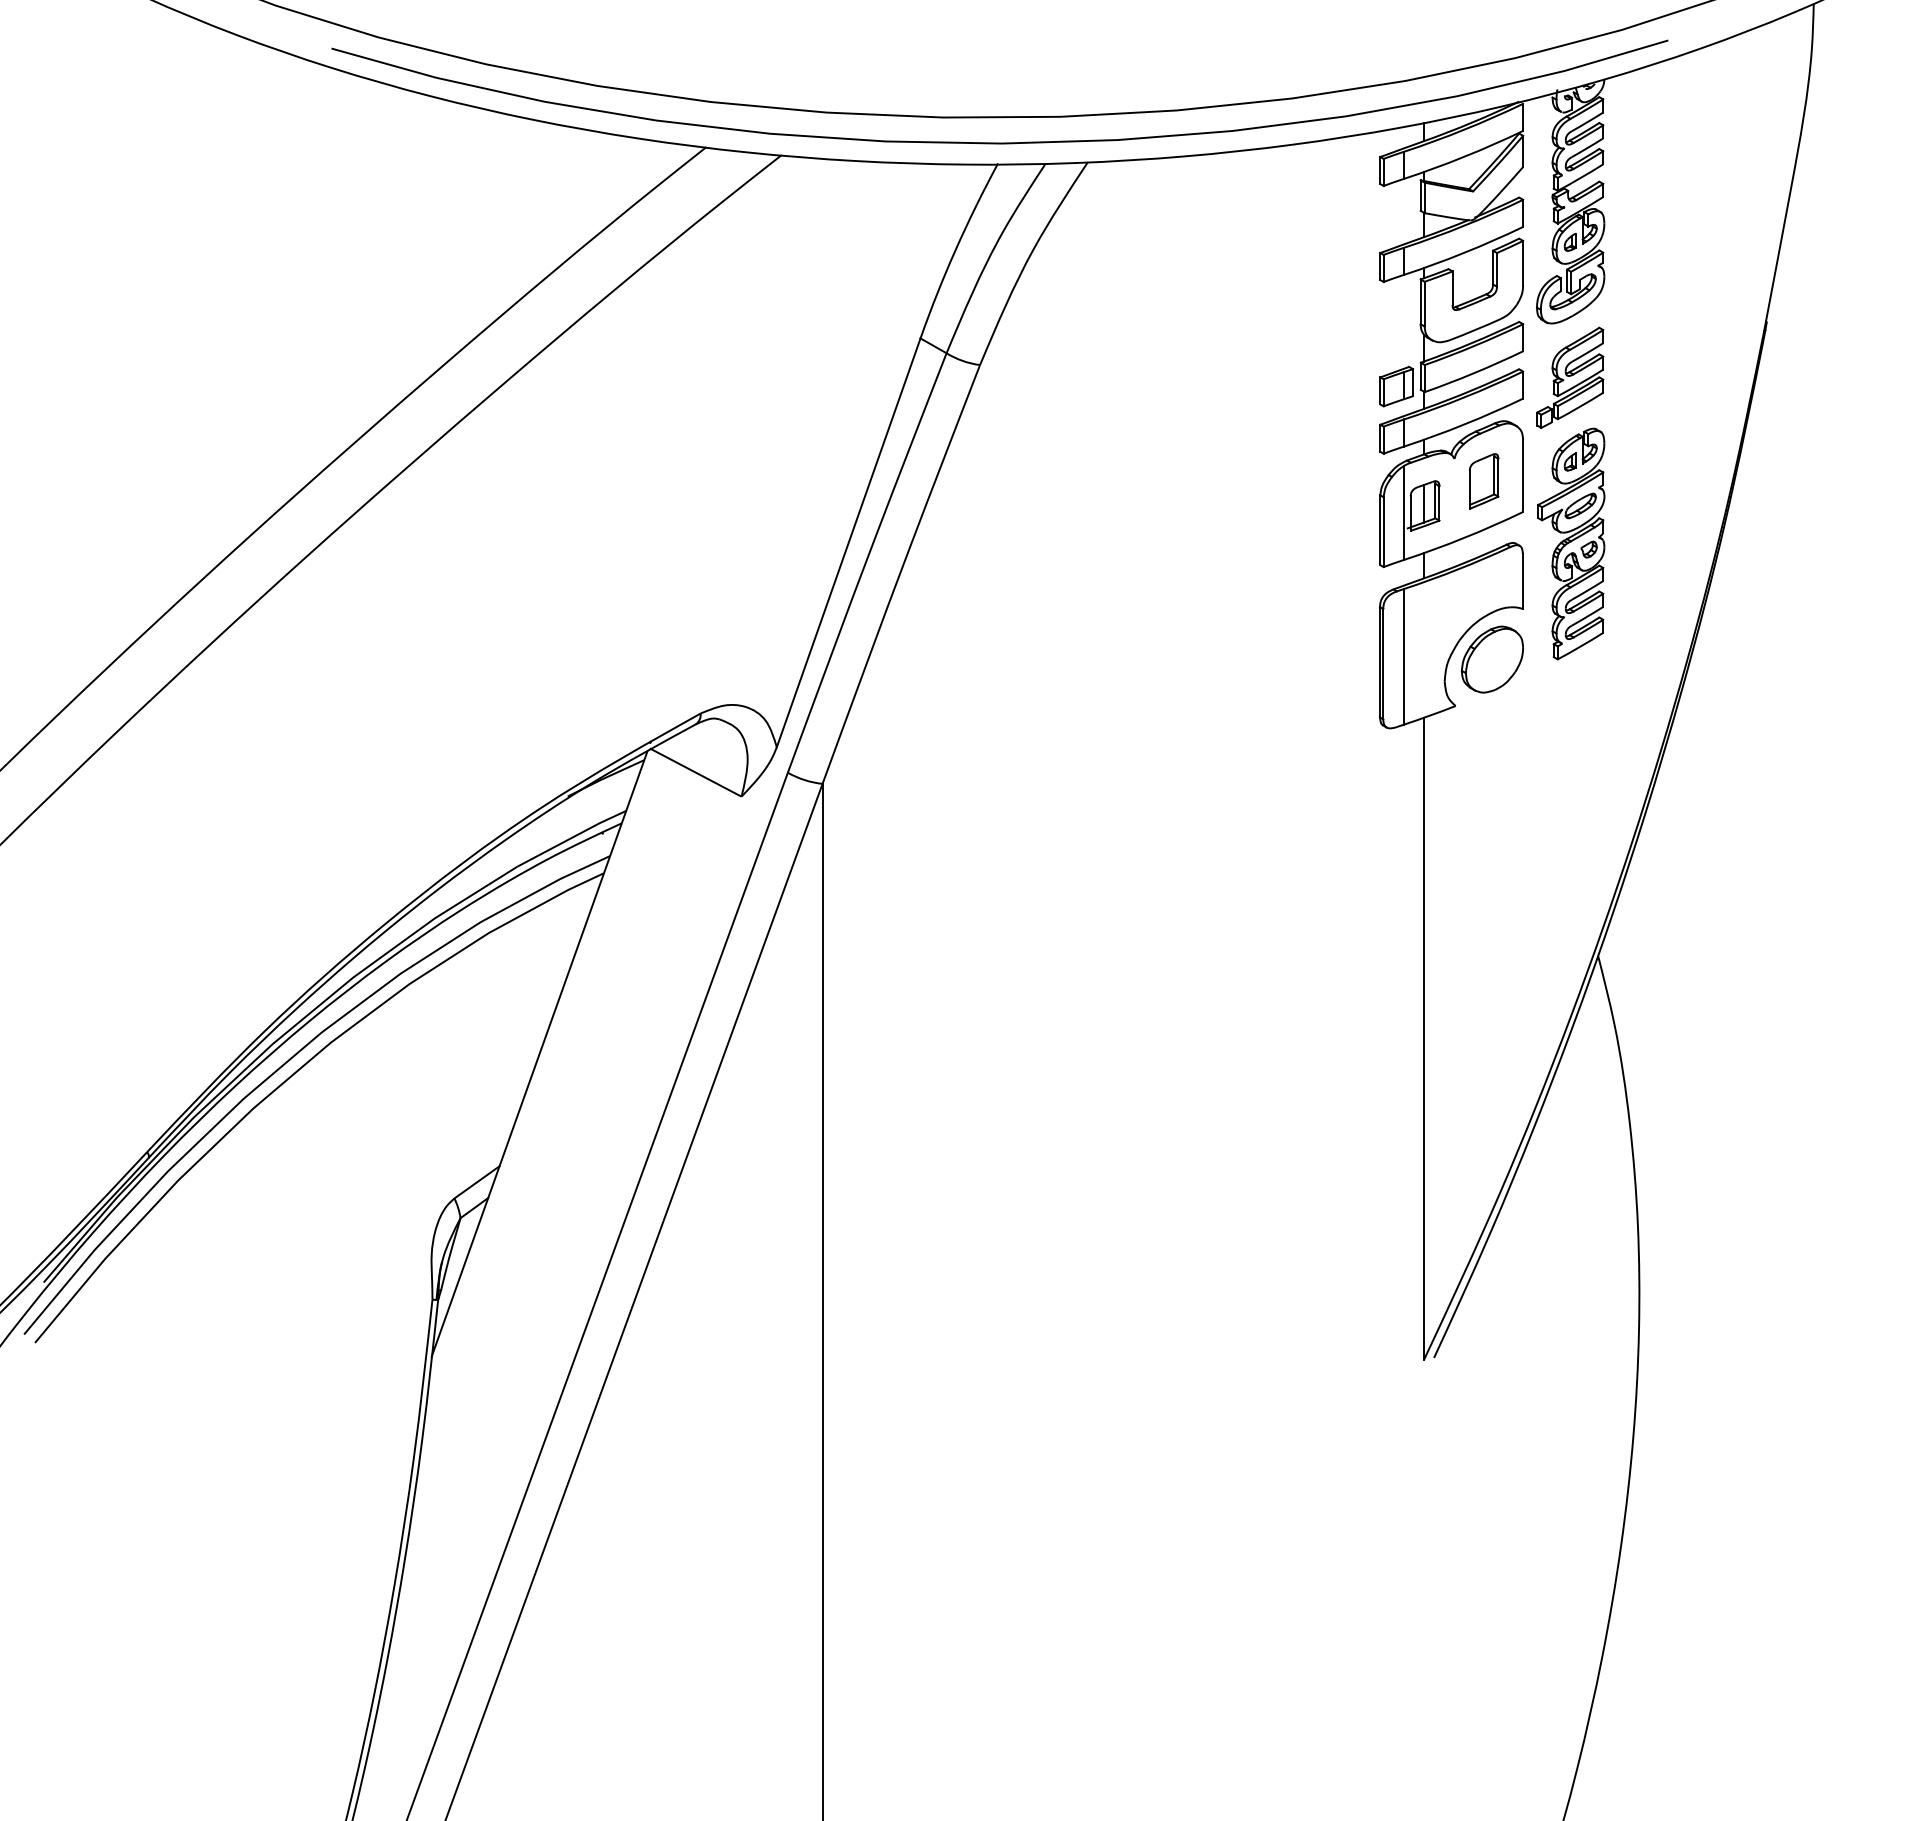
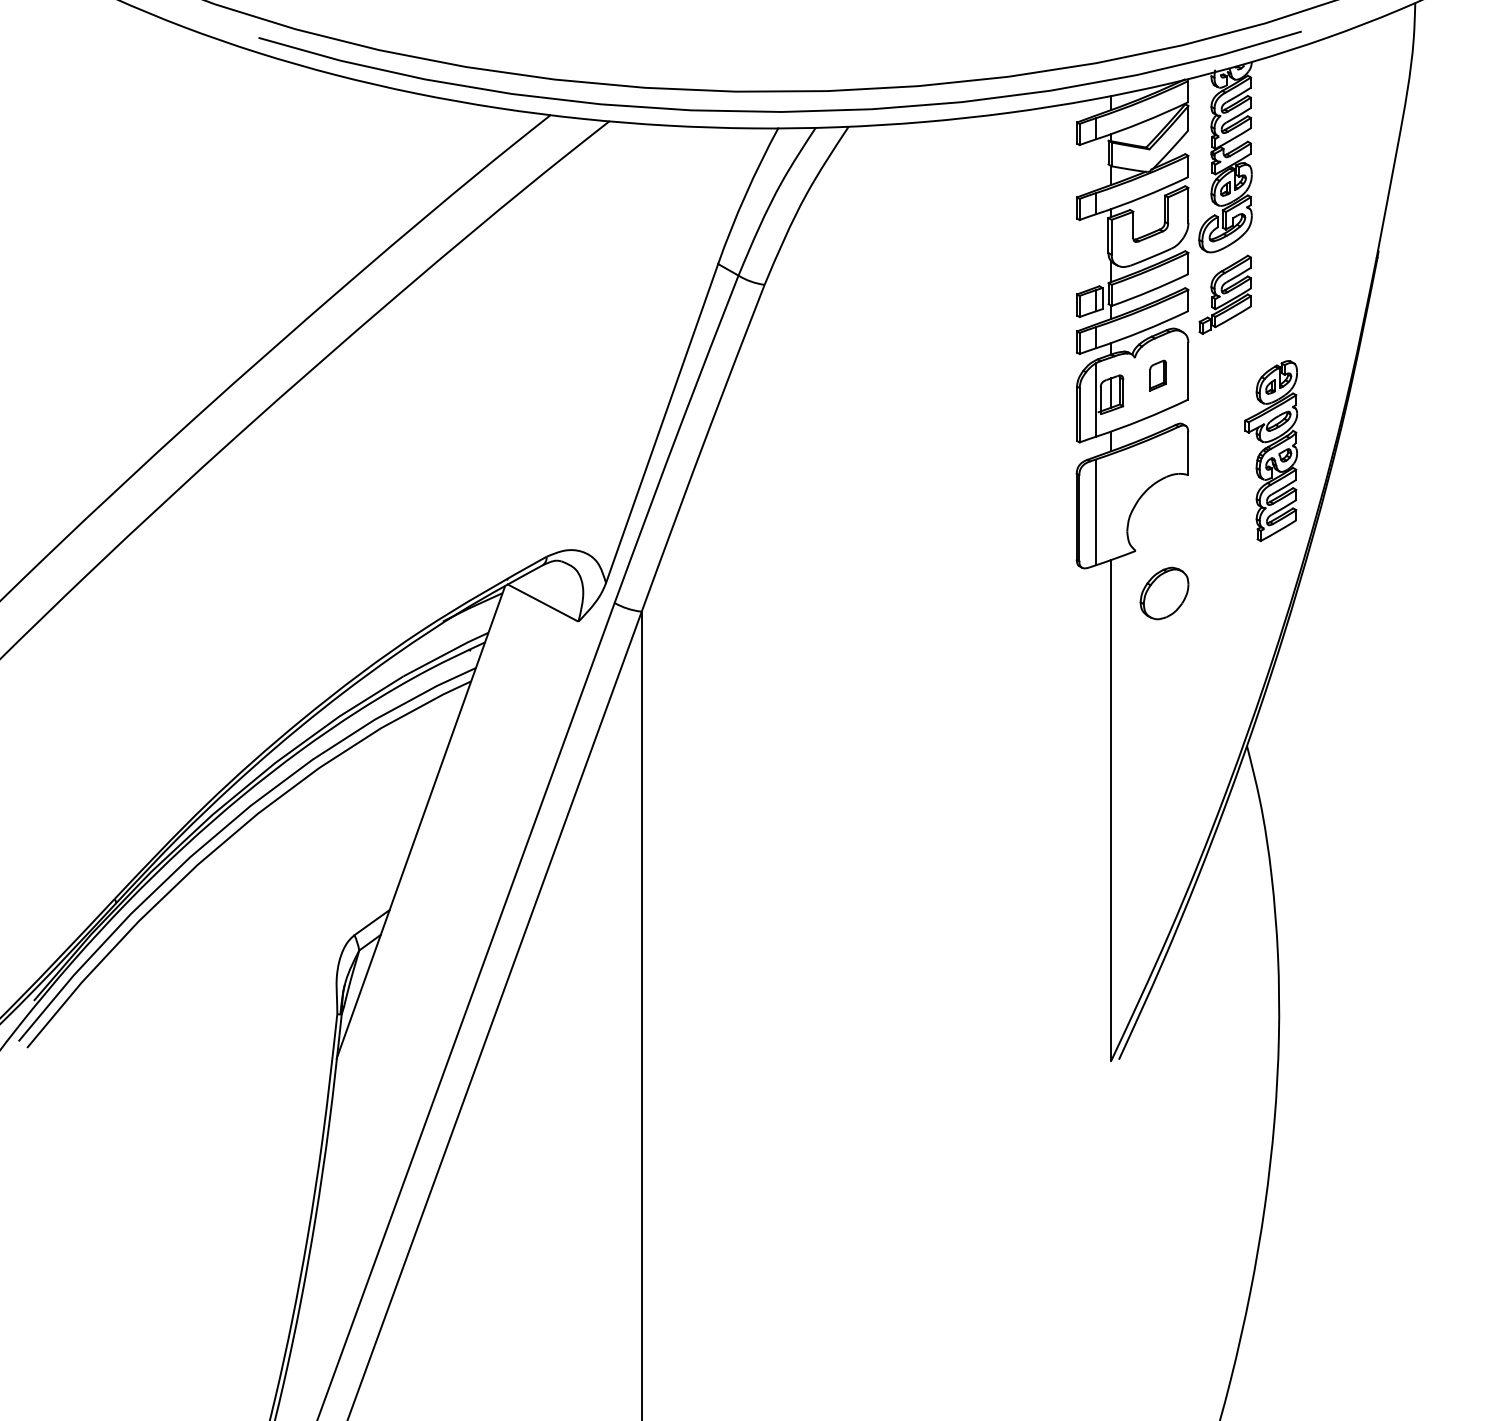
part: (1484, 481) -> (1158, 375), size x0.7
part: (1571, 543) -> (1271, 450), moved
part: (1491, 659) -> (1163, 593), moved

